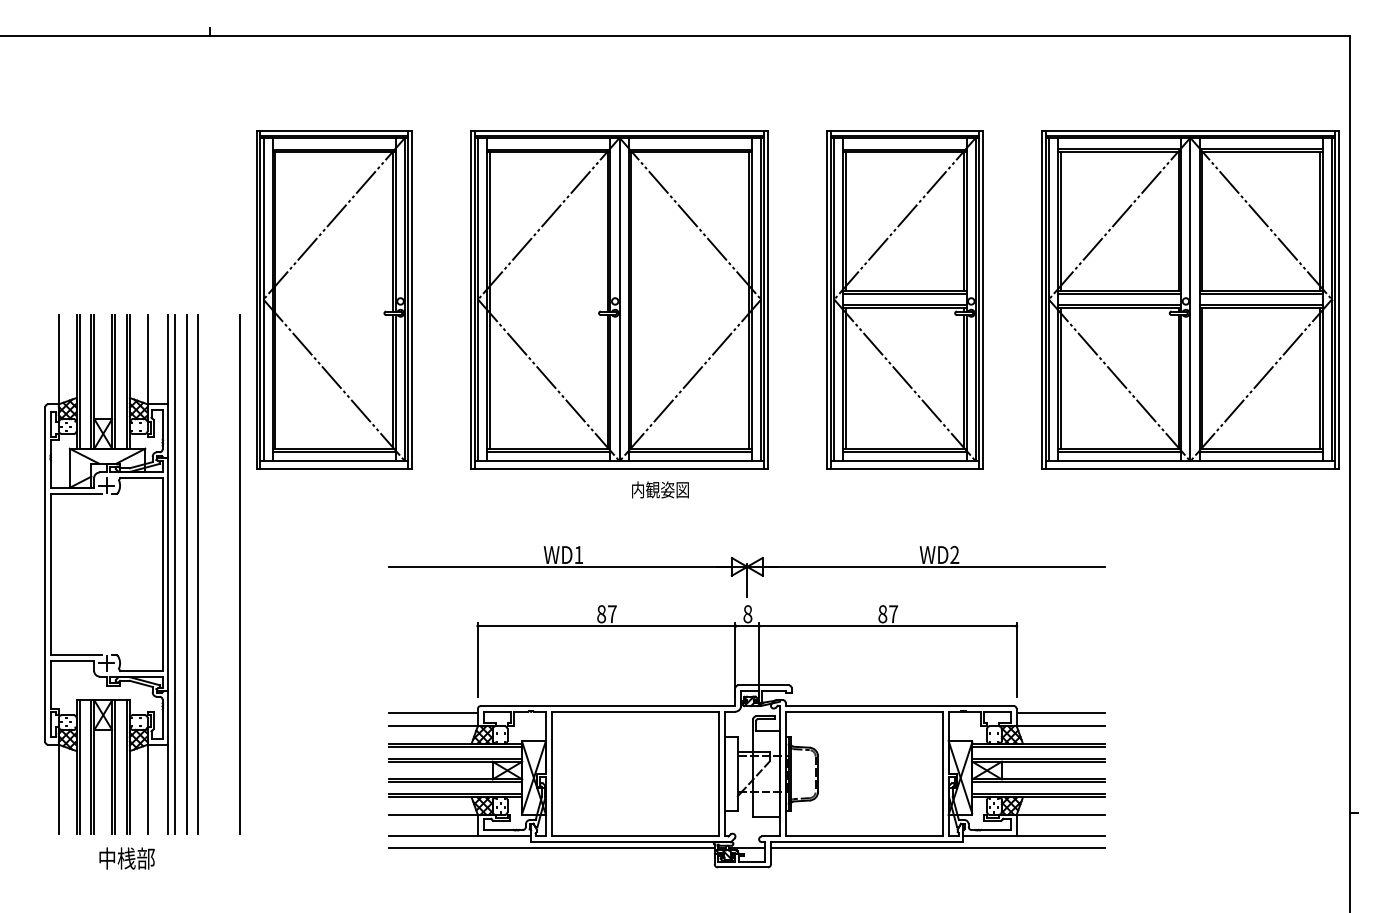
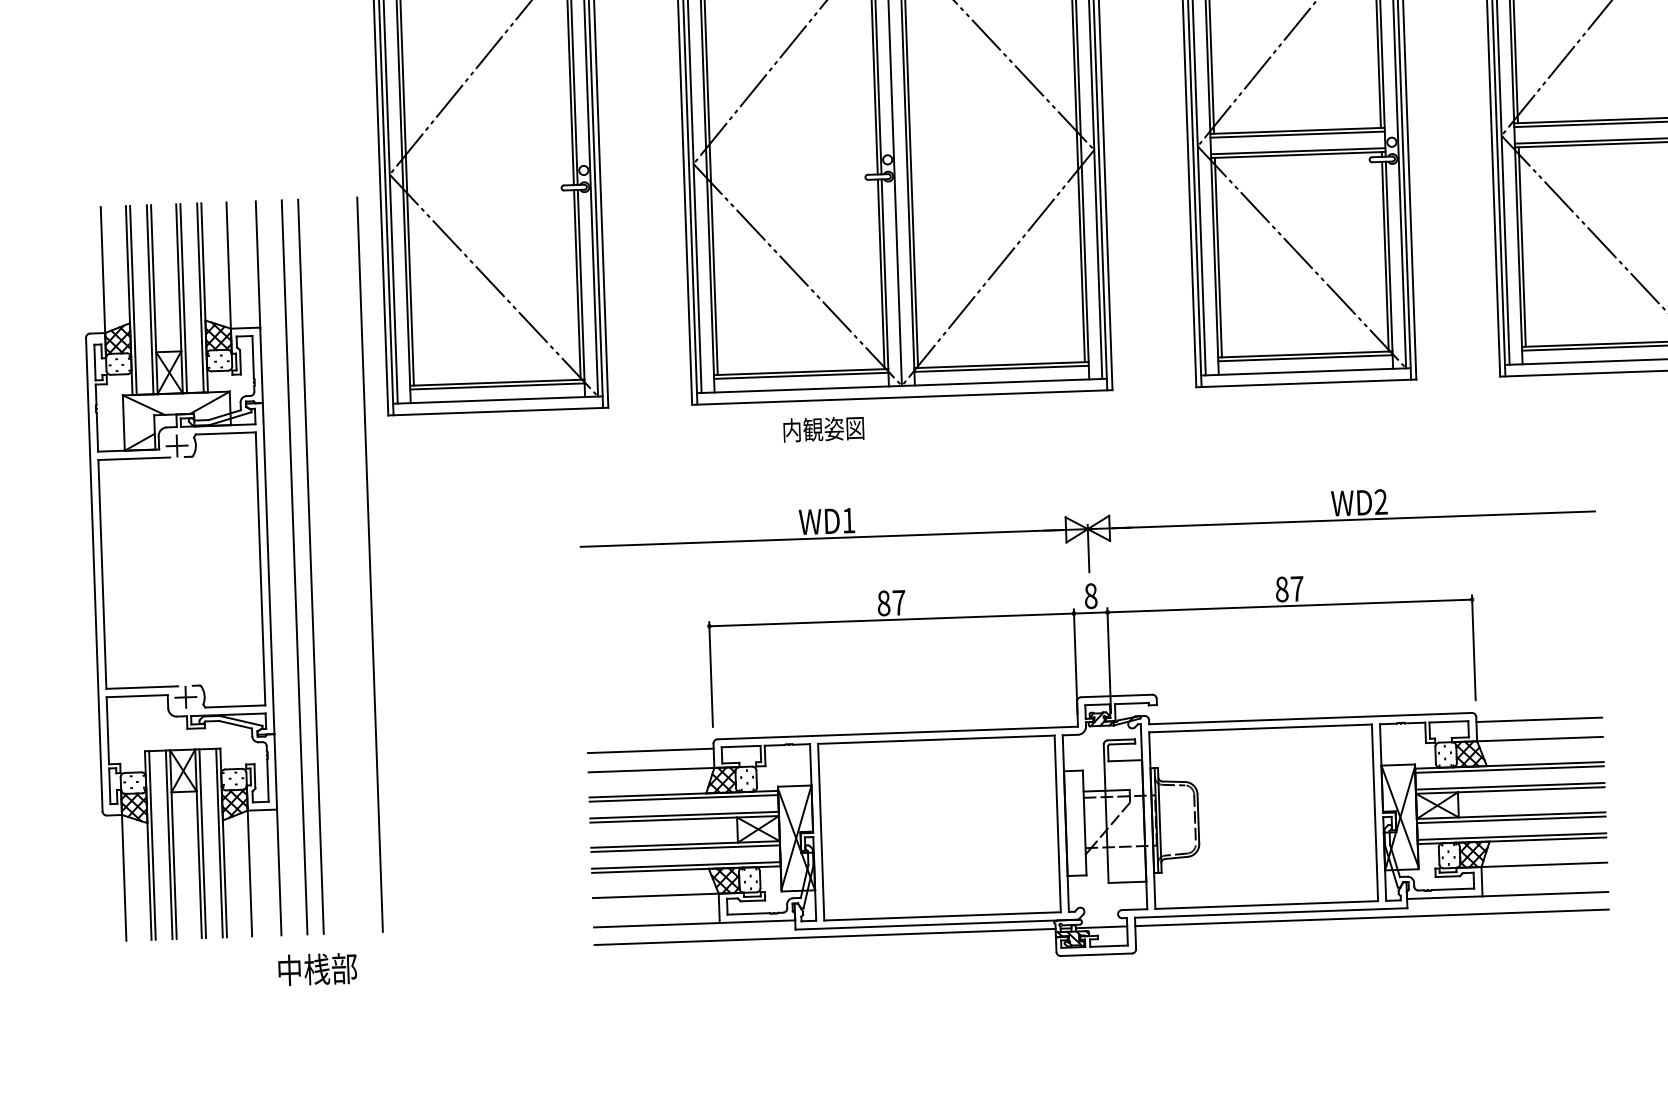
text: (660, 489) -> (823, 428), moved
line: (174, 574) -> (277, 568), removed
text: (126, 858) -> (316, 969), moved

